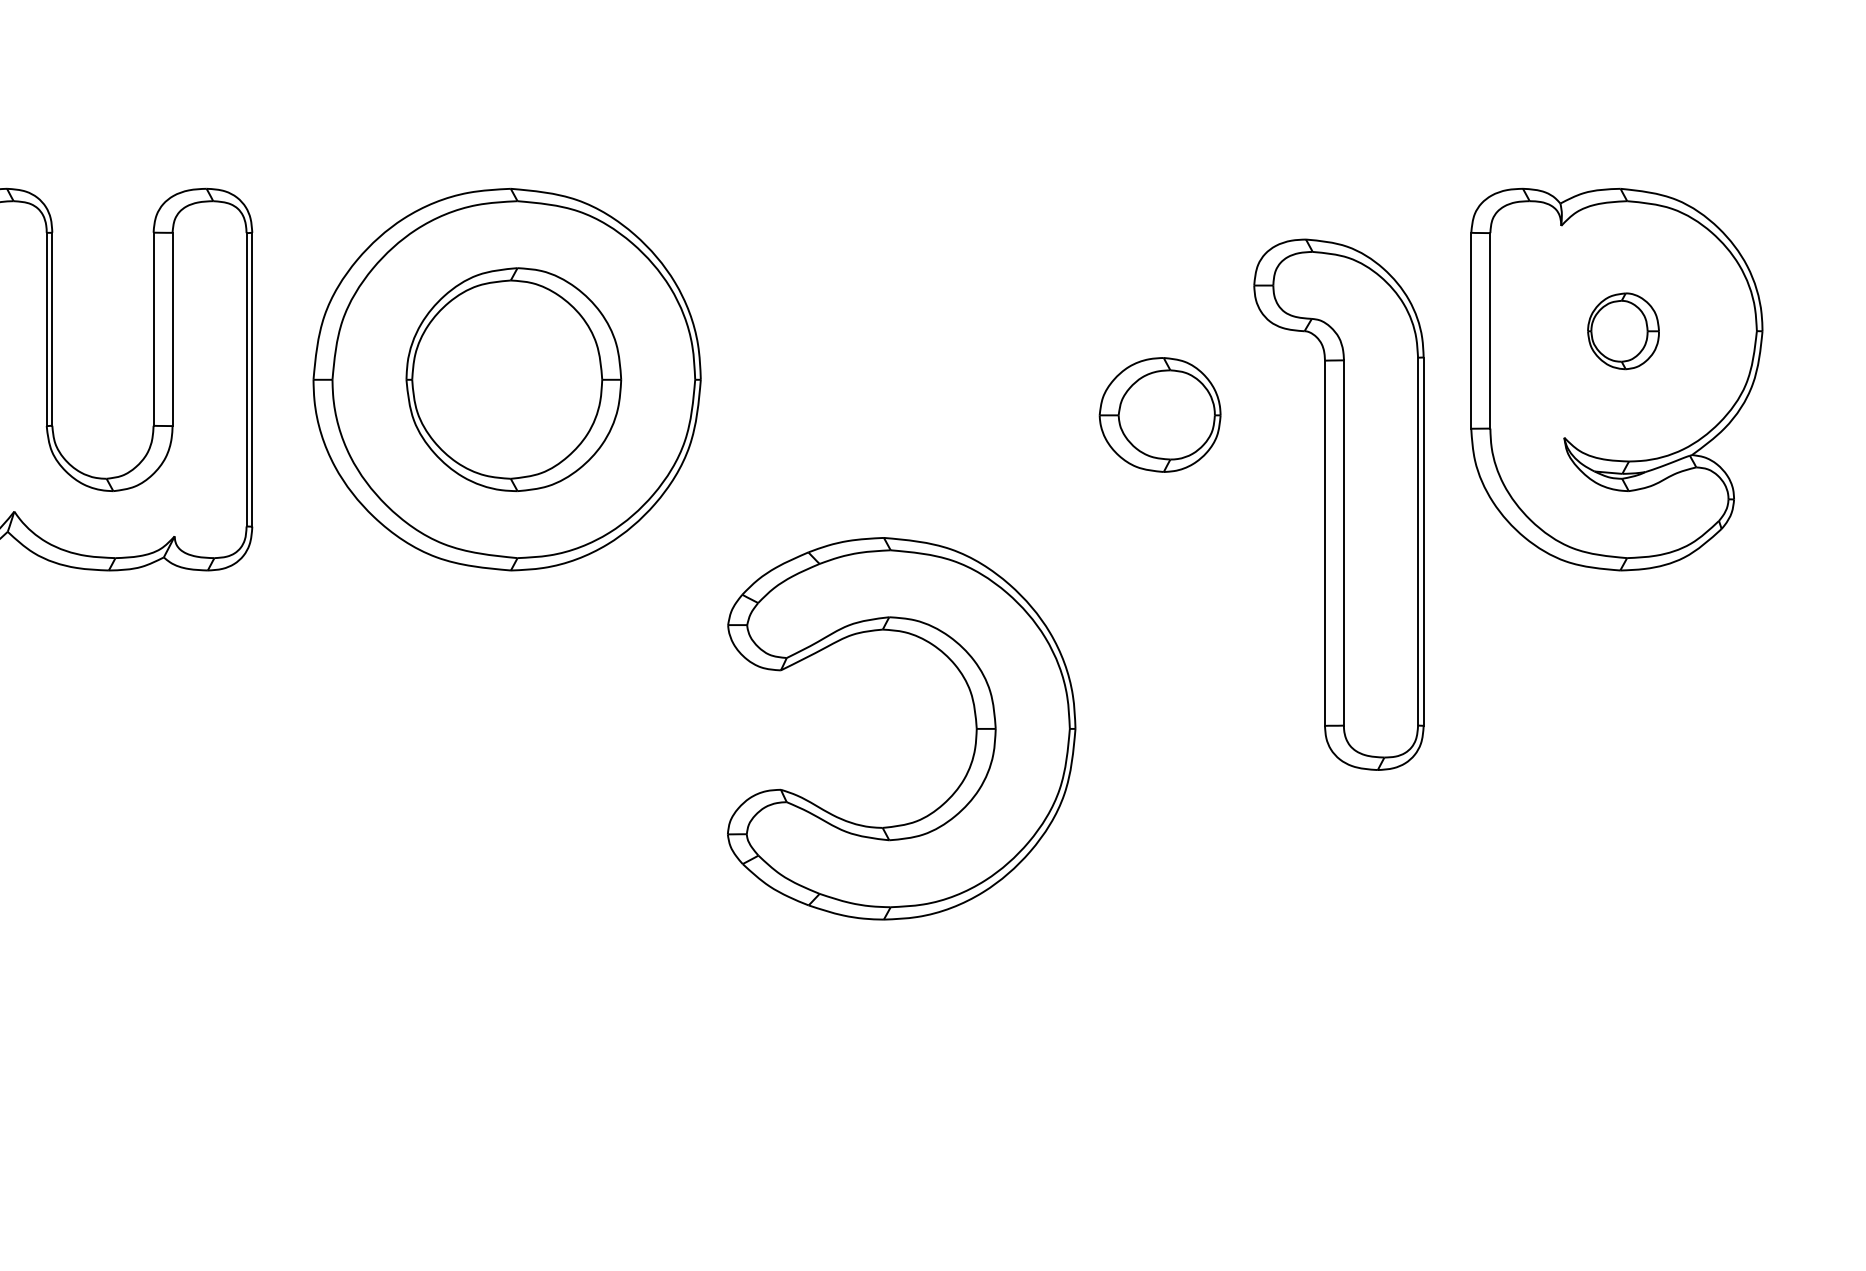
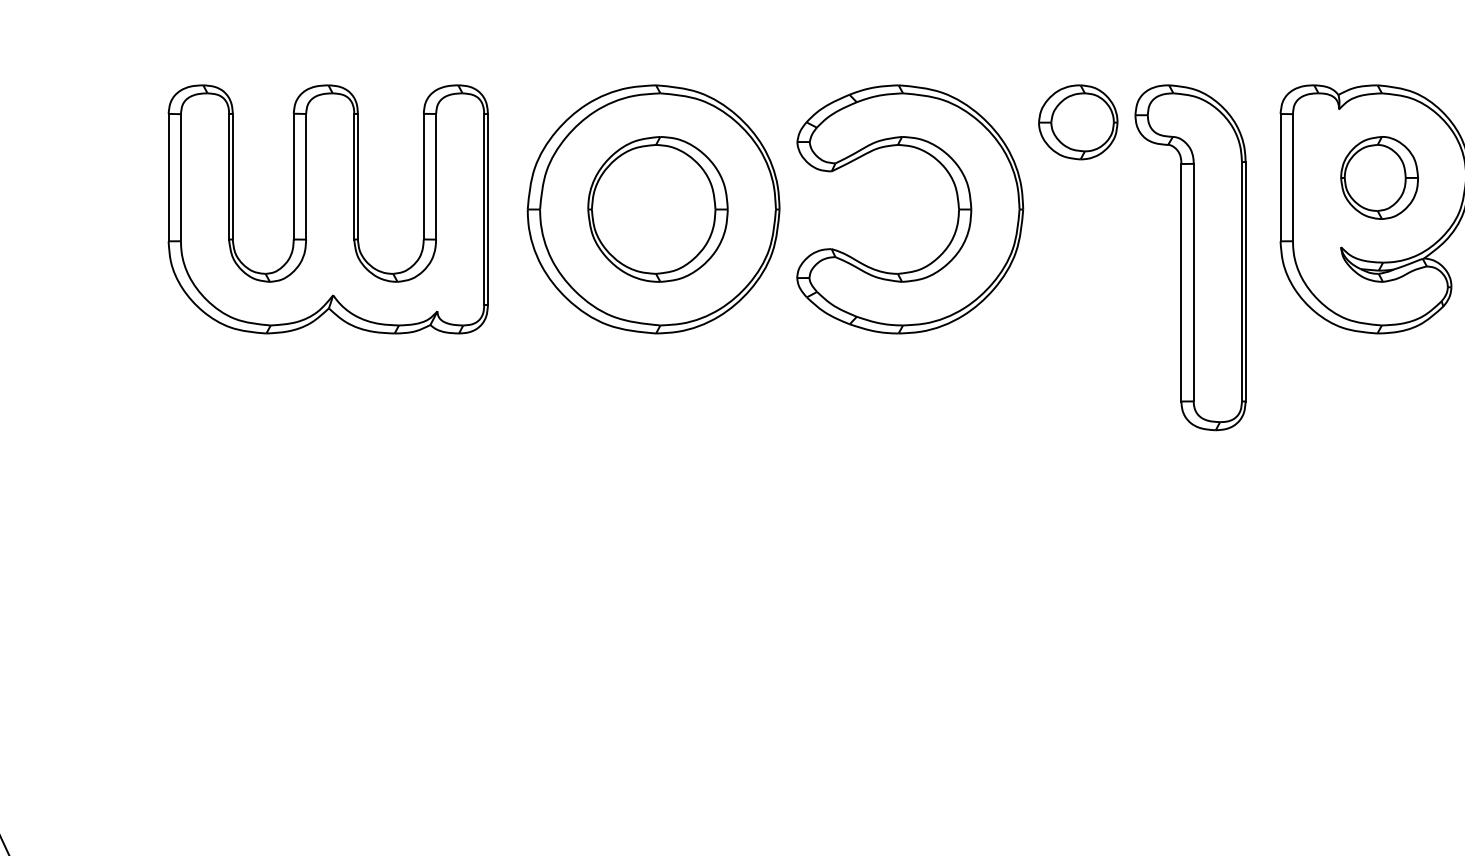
part: (1623, 330) -> (1379, 177), size x1.67
part: (1160, 415) -> (1078, 122), moved
part: (1338, 504) -> (1190, 257), moved
part: (974, 724) -> (957, 206), moved

